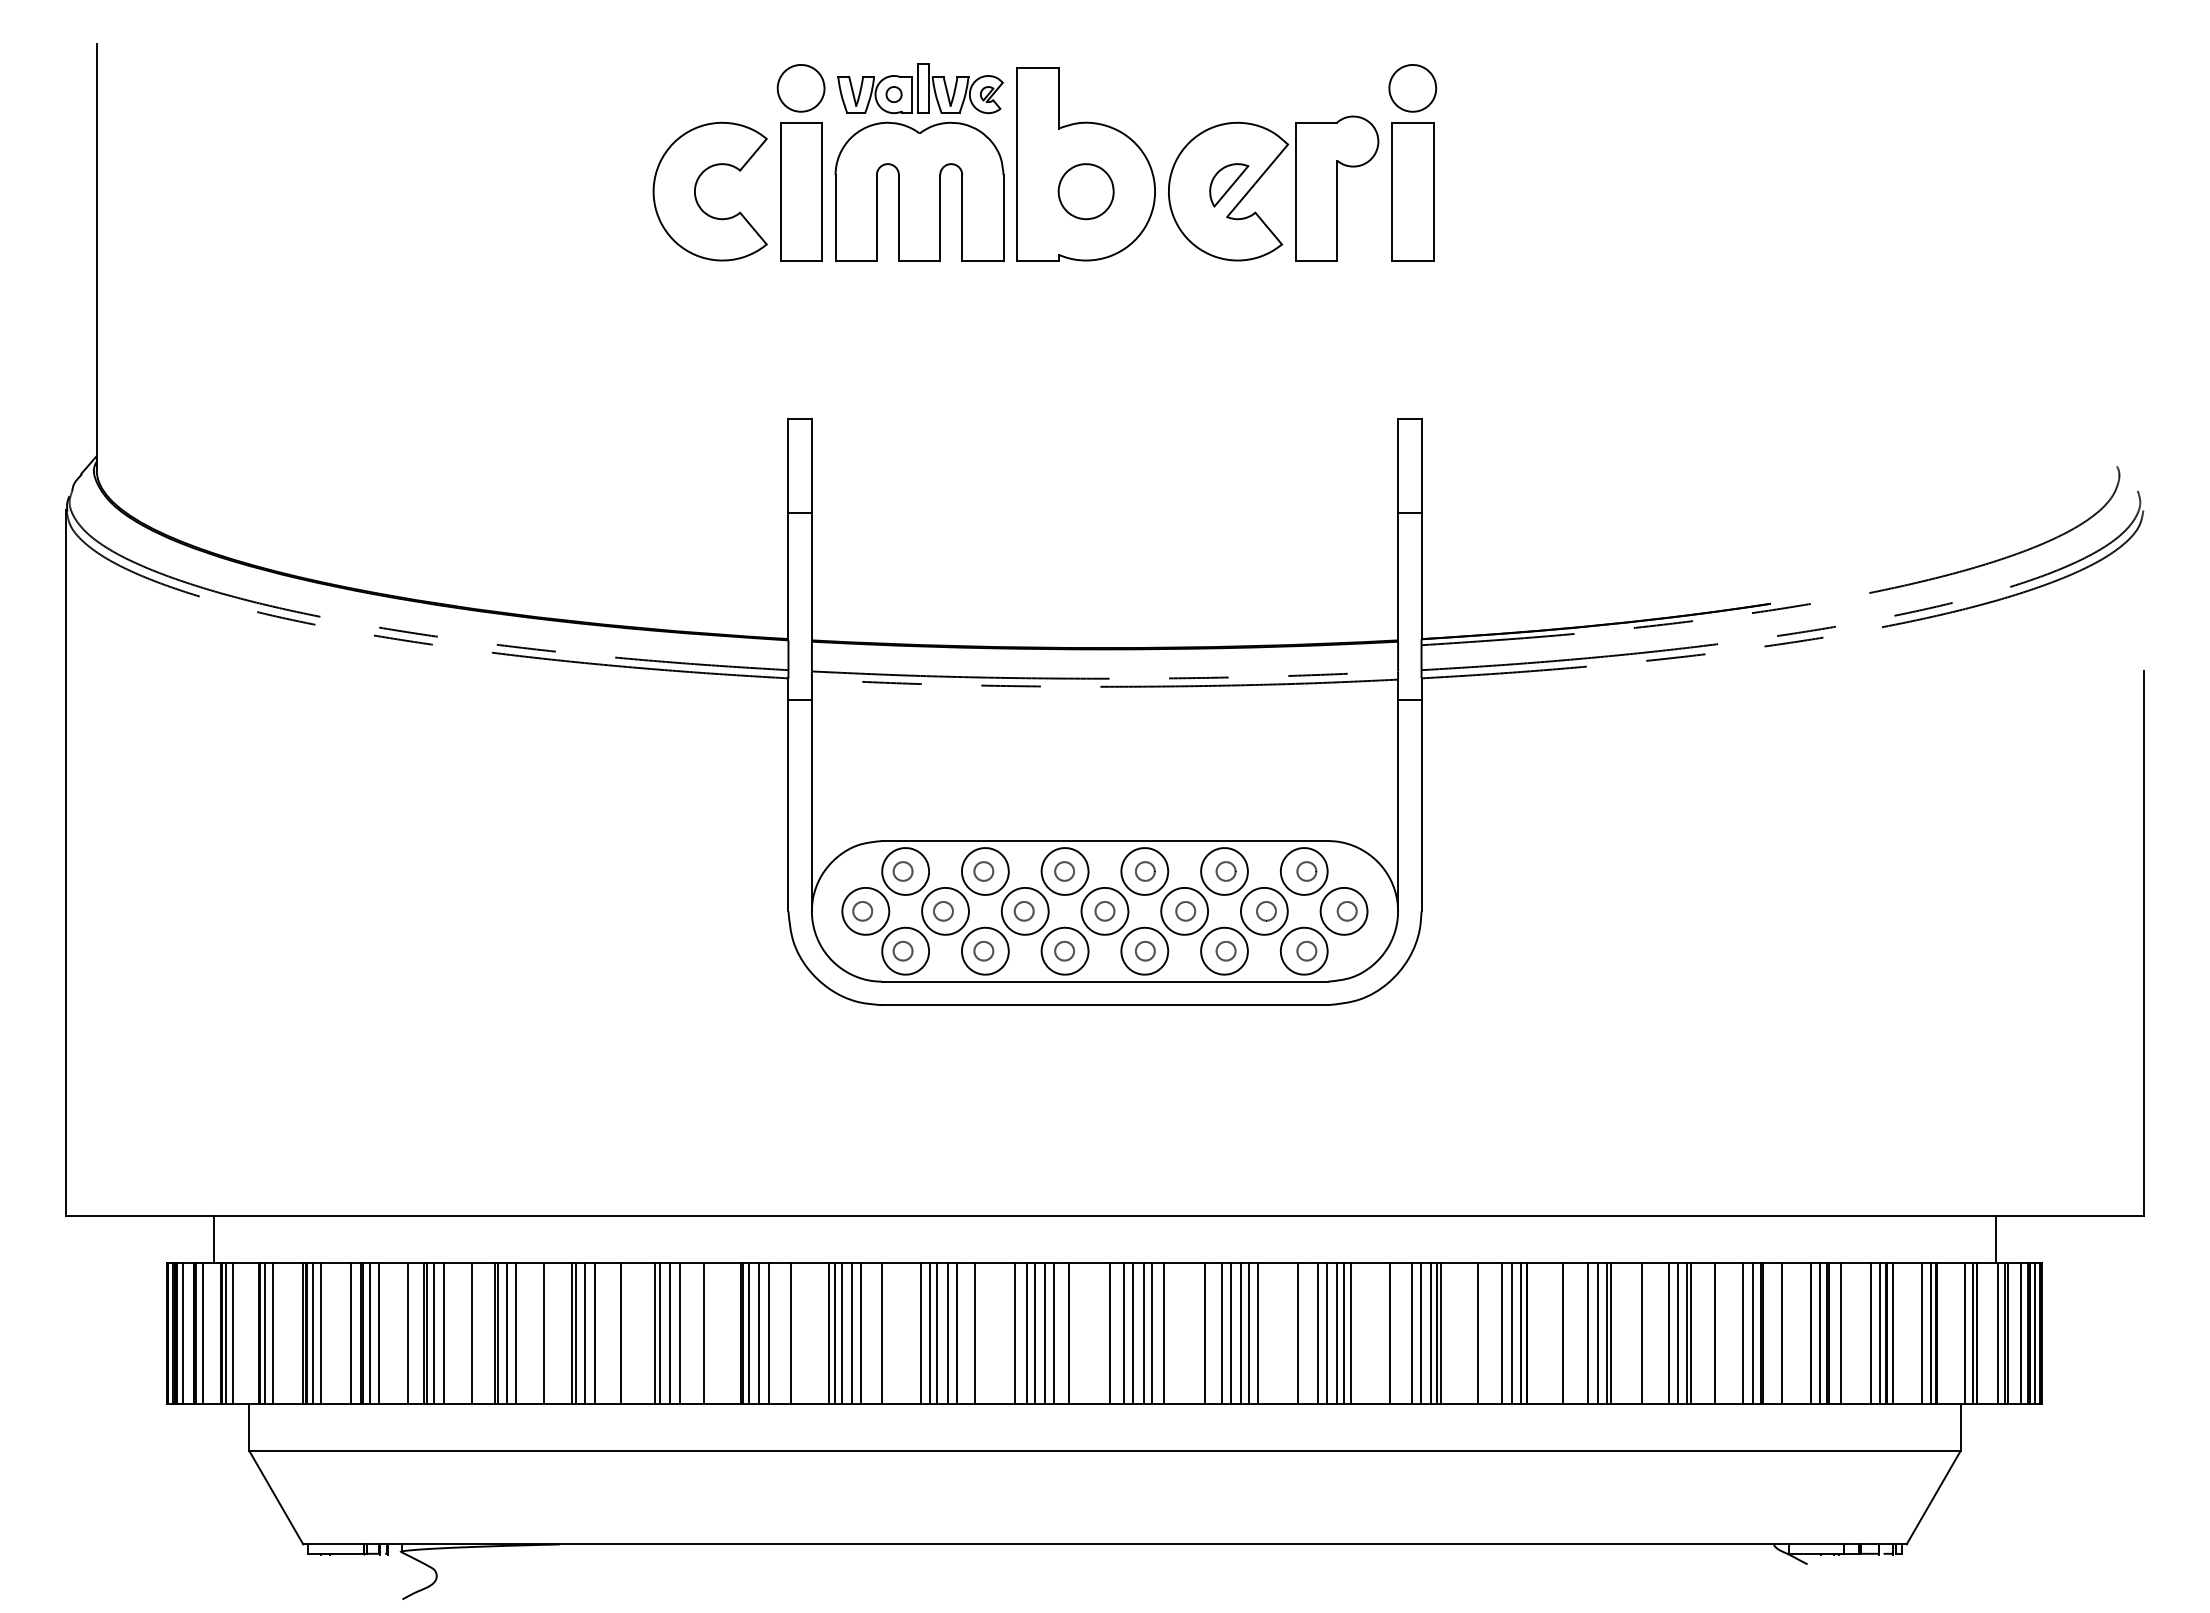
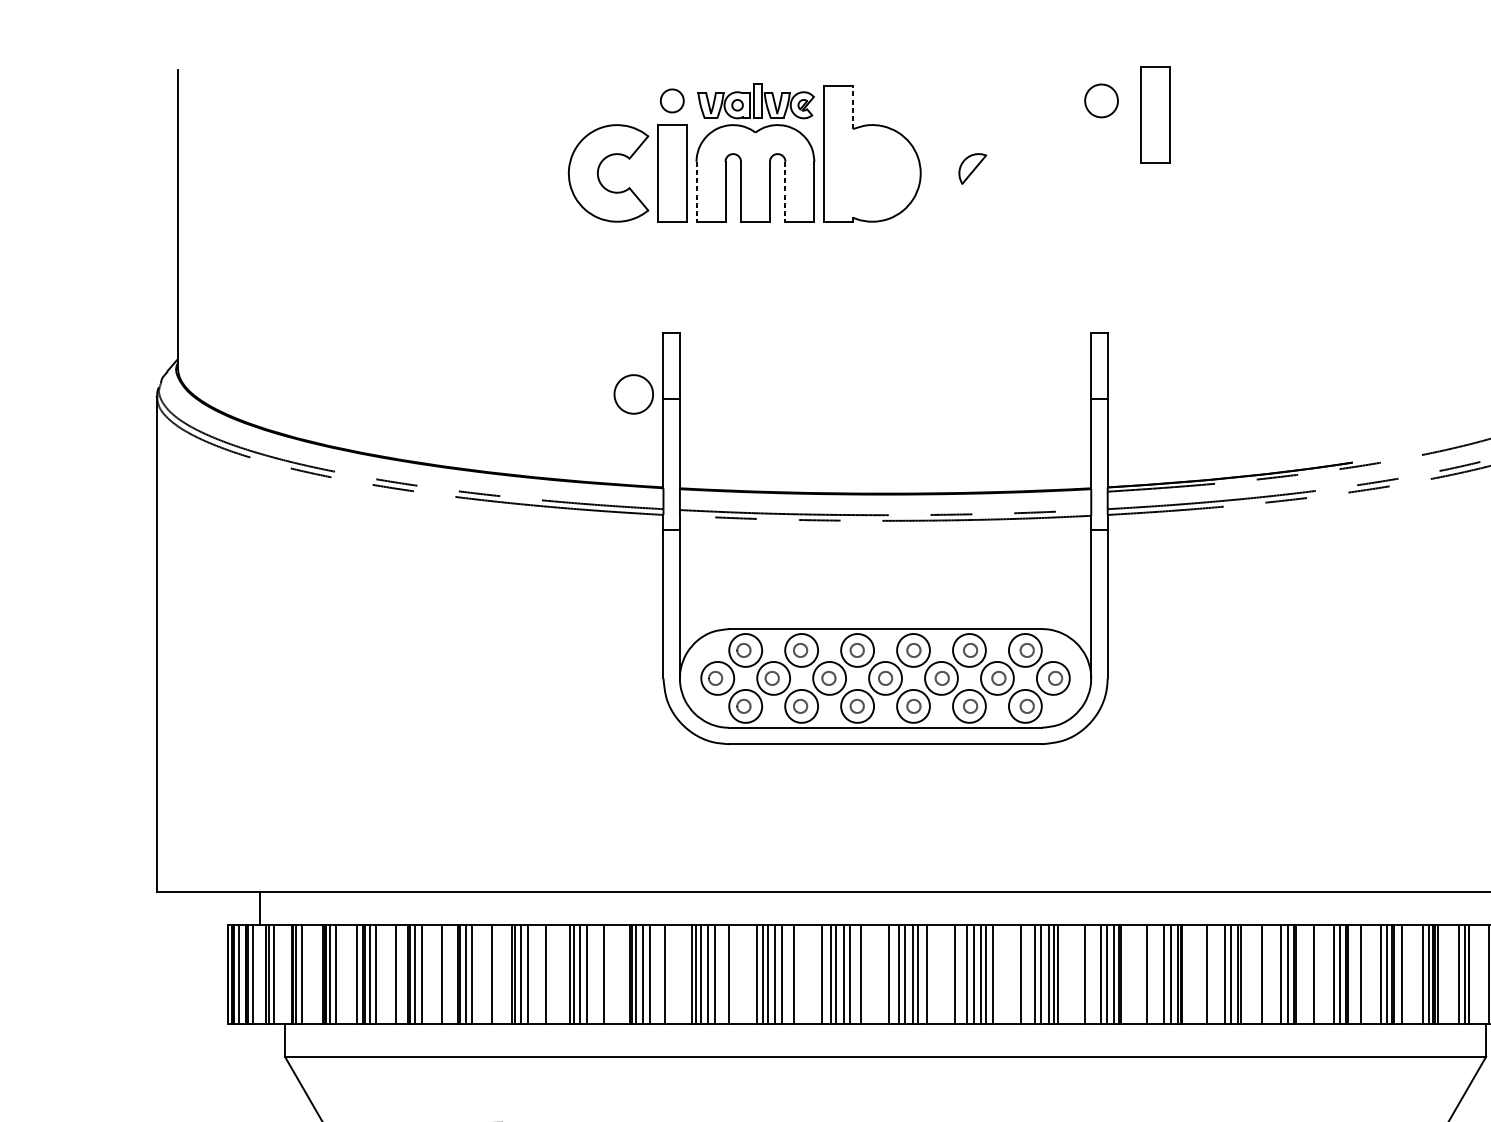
part: (800, 88) -> (671, 101), size x0.7
line: (1058, 97) -> (852, 107), solid -> dashed
part: (1259, 180) -> (994, 165), removed
part: (1085, 191) -> (633, 394), moved
part: (1412, 191) -> (1155, 115), moved
line: (835, 217) -> (696, 191), solid -> dashed
line: (962, 217) -> (785, 191), solid -> dashed

